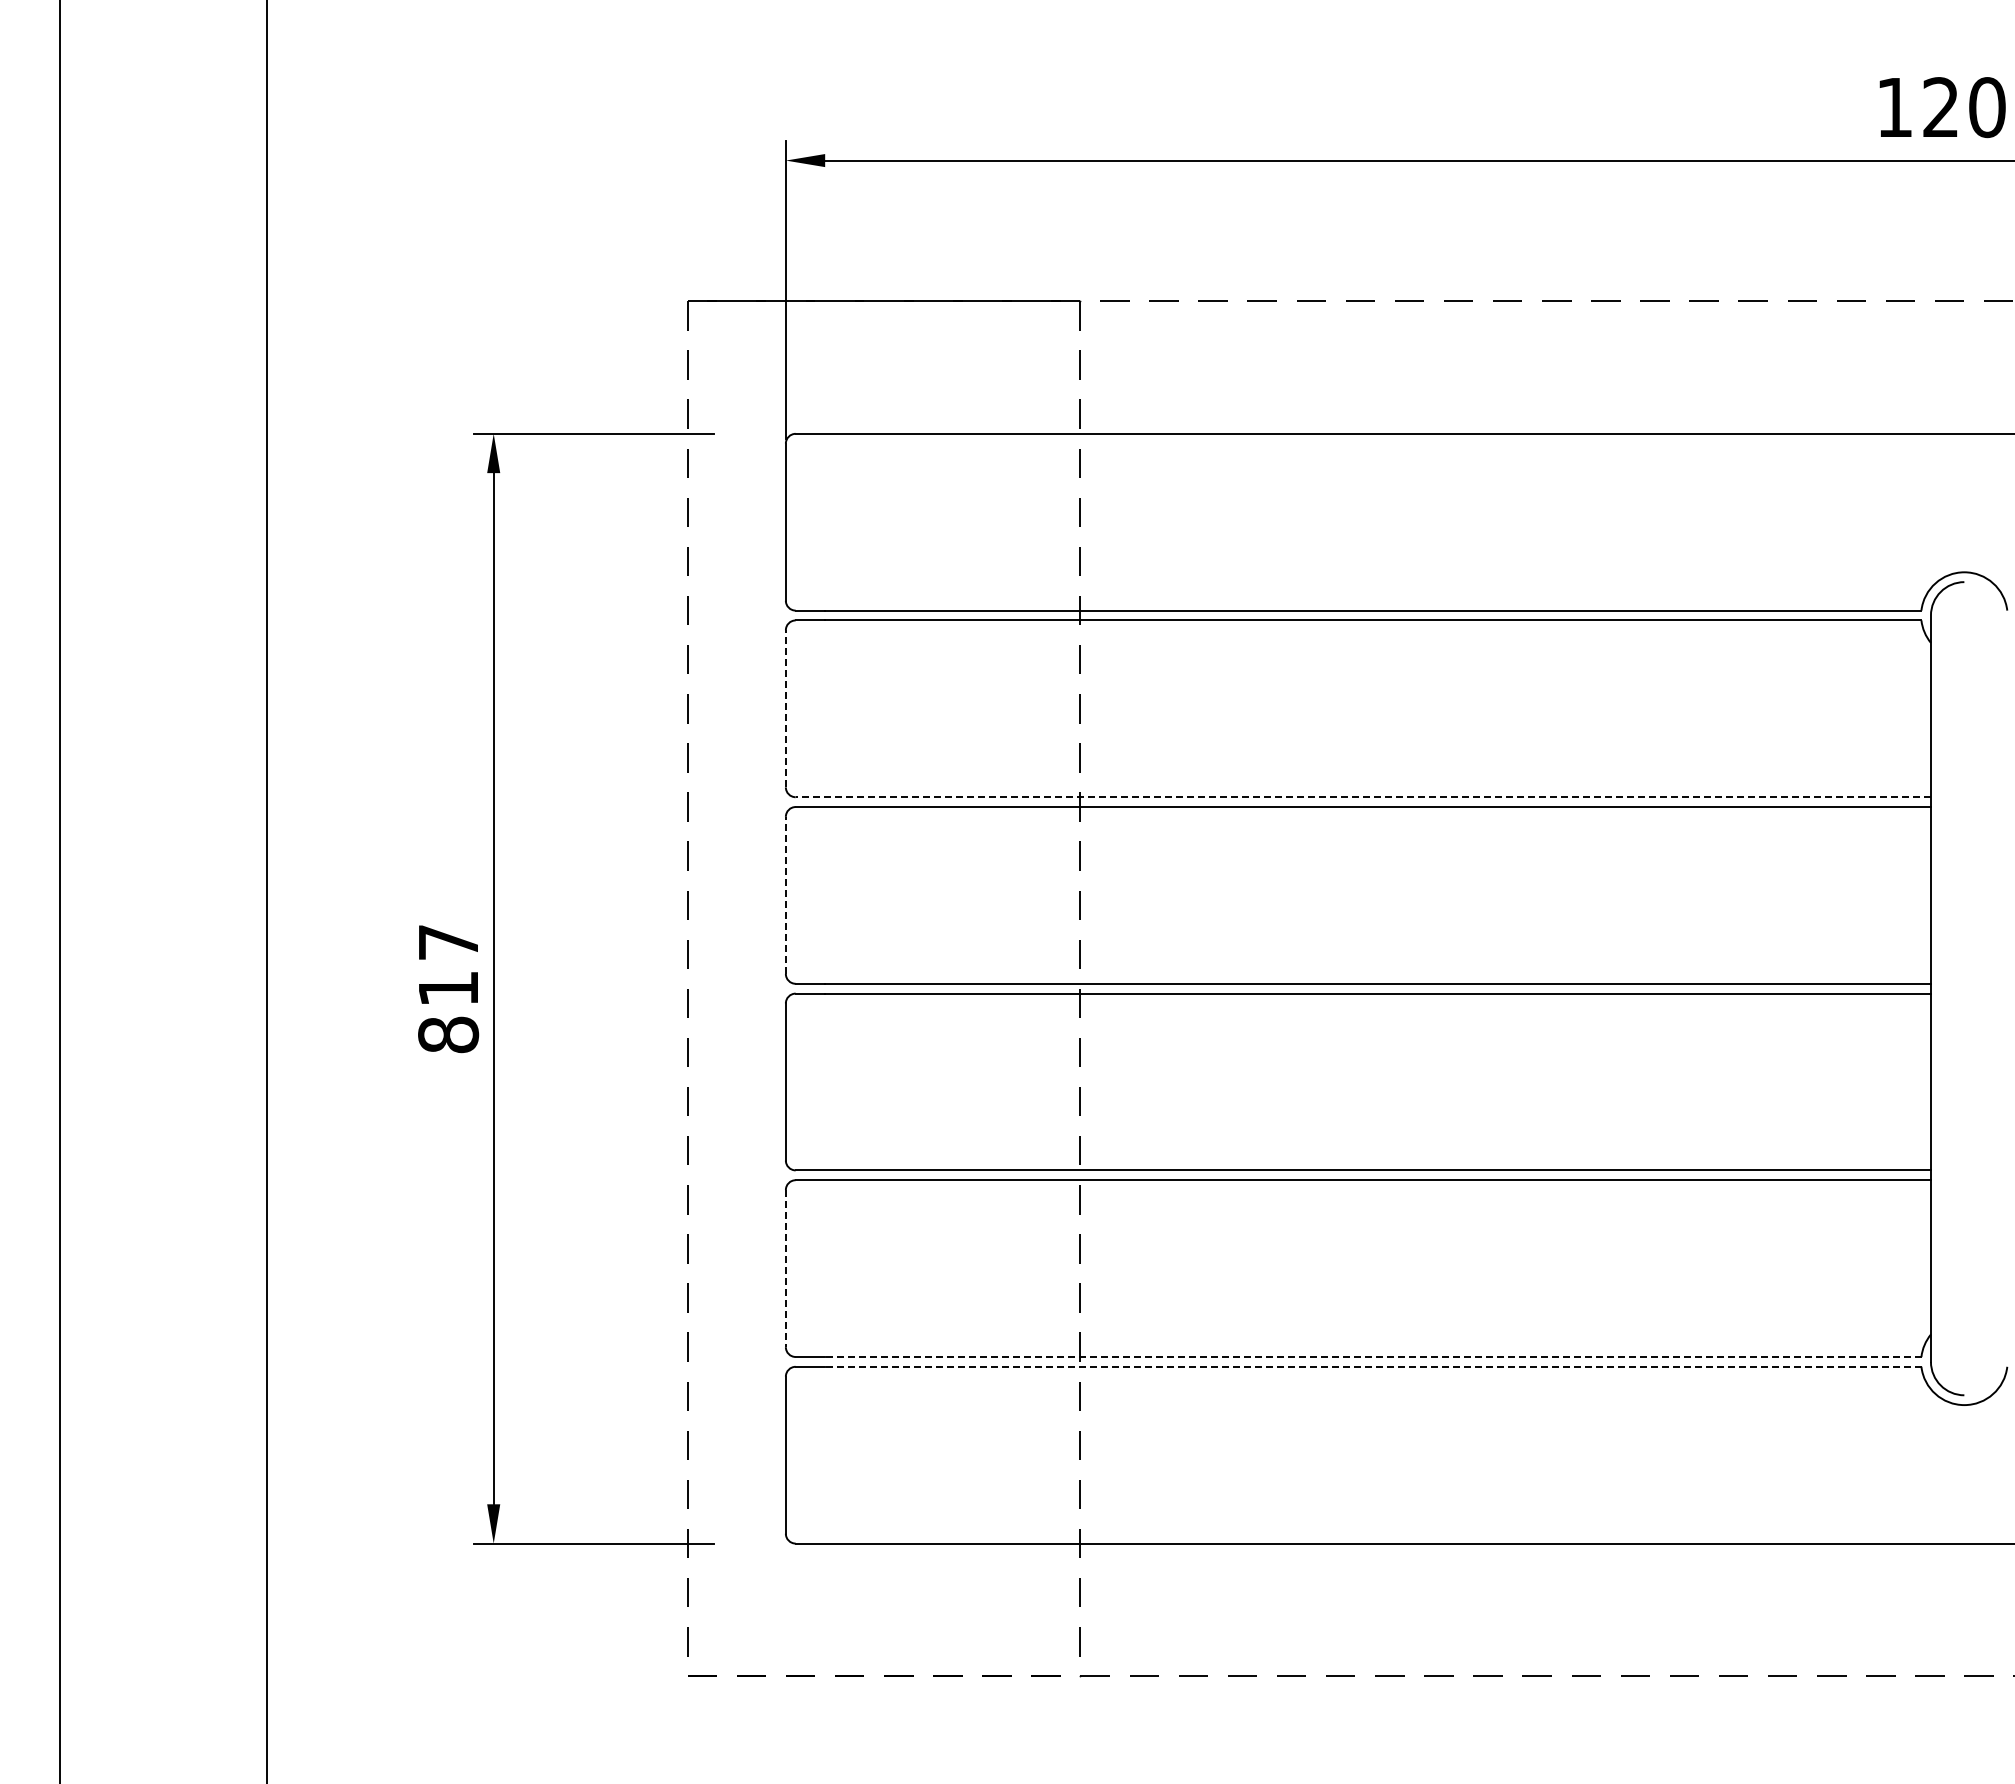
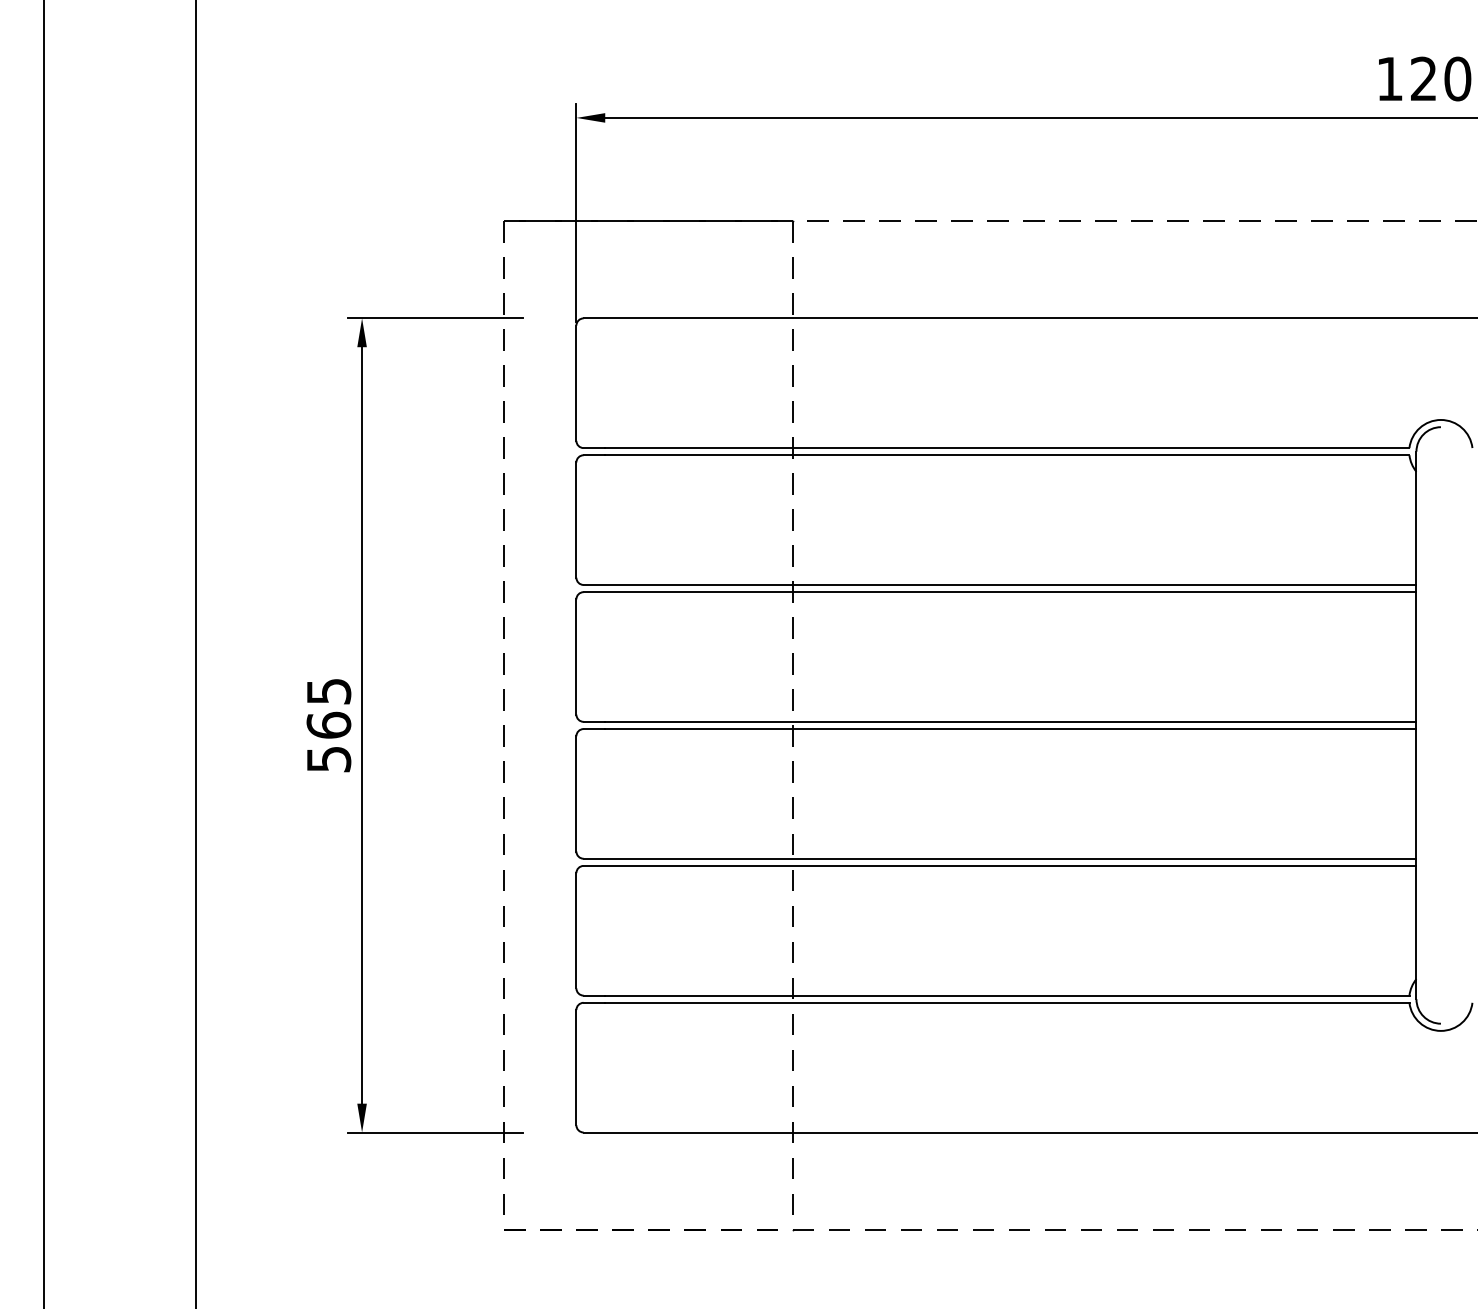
line: (785, 708) -> (576, 519), dashed -> solid
line: (1363, 797) -> (1000, 585), dashed -> solid
line: (785, 895) -> (576, 657), dashed -> solid
text: (448, 989) -> (328, 726), 817 -> 565
line: (785, 1268) -> (576, 930), dashed -> solid
line: (1372, 1356) -> (1006, 995), dashed -> solid
line: (1372, 1366) -> (1006, 1002), dashed -> solid

